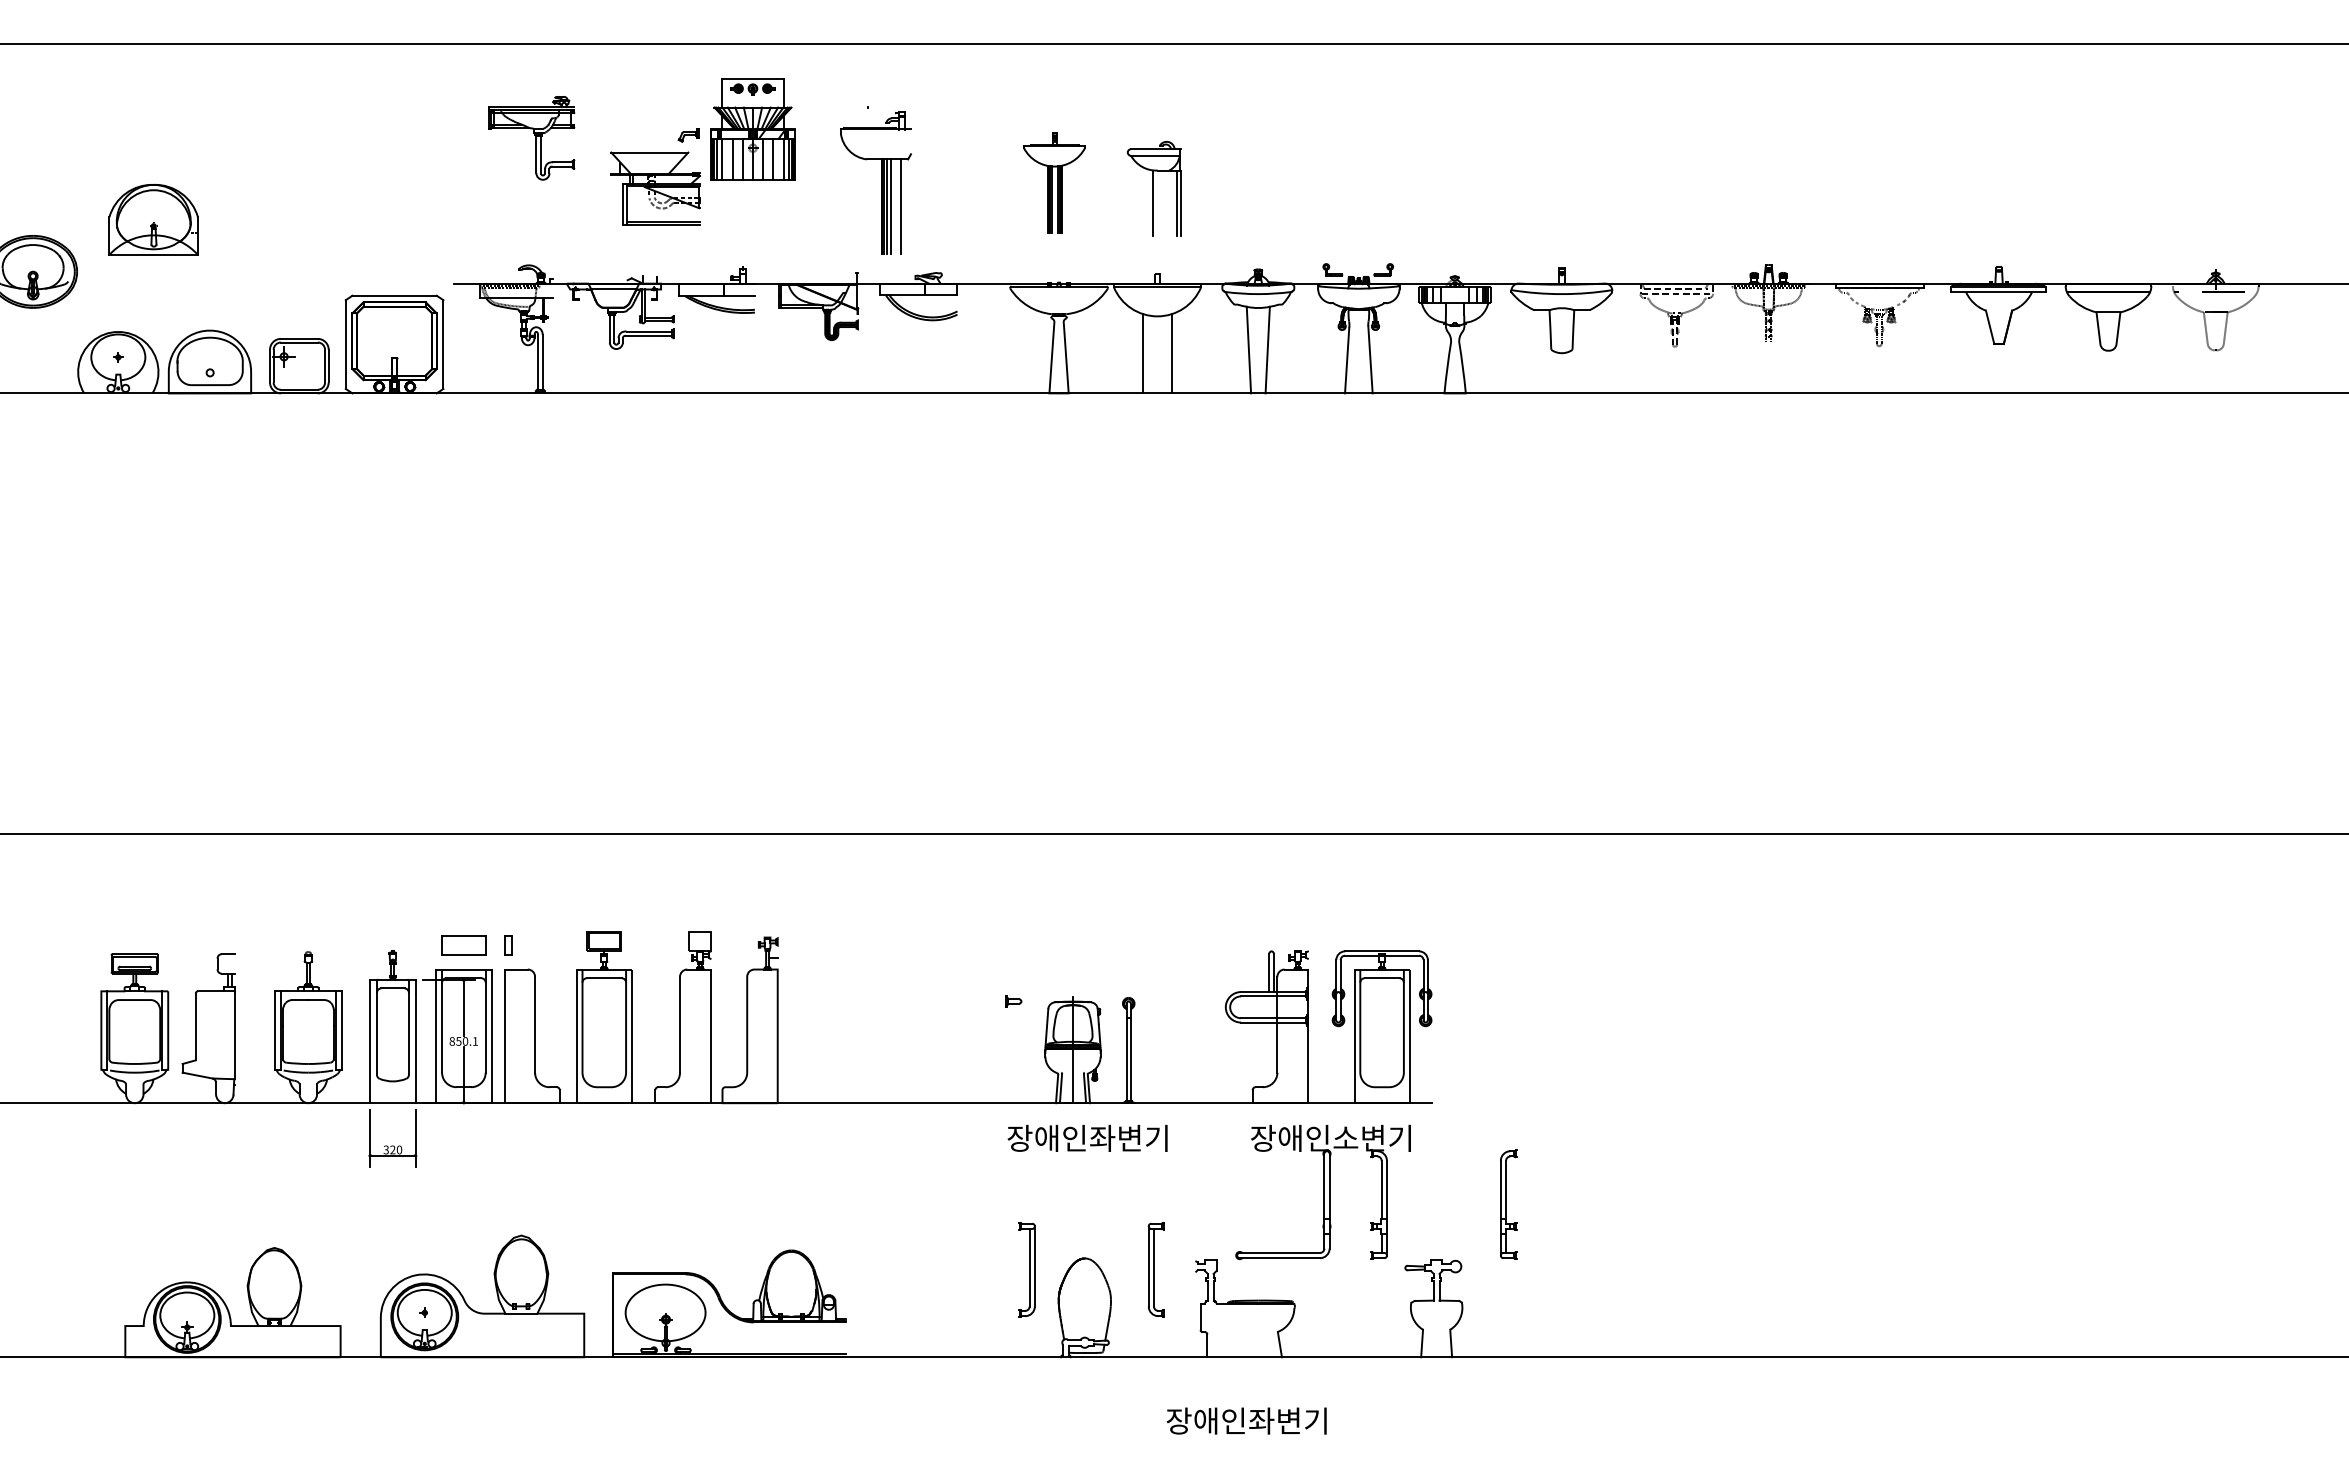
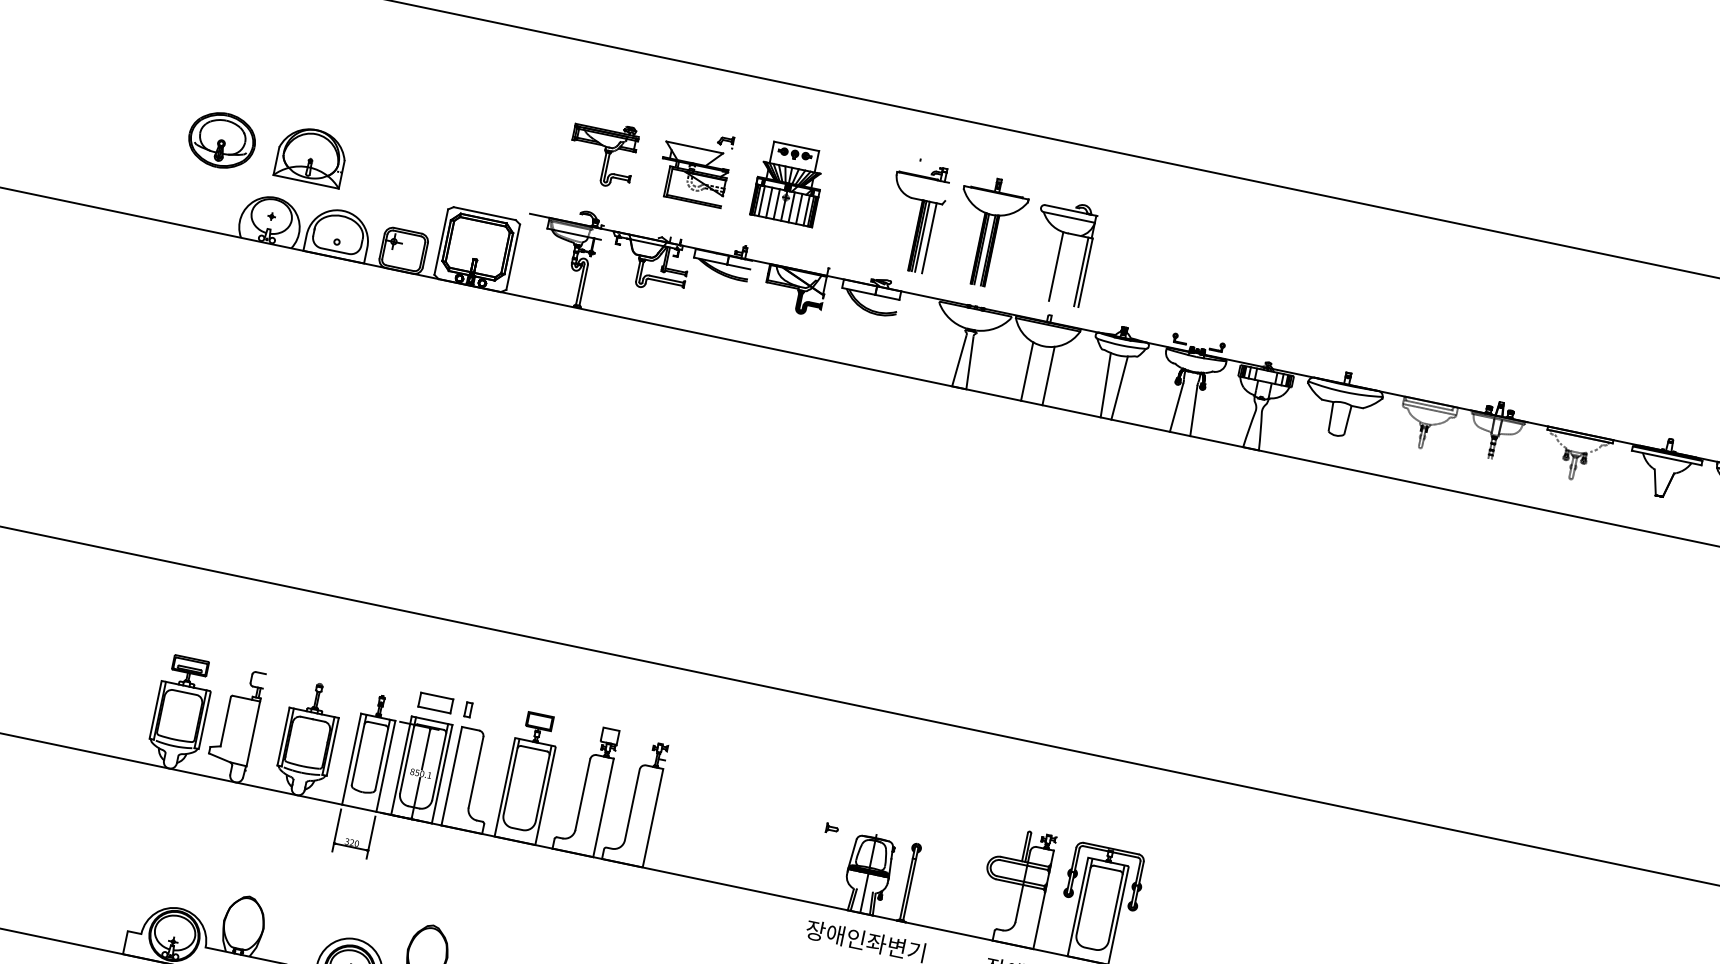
part: (752, 129) -> (788, 183), moved
part: (531, 138) -> (602, 153), moved
part: (875, 180) -> (914, 214), moved
part: (1054, 182) -> (988, 231), size x1.43
part: (1153, 188) -> (1060, 251), size x1.43
part: (153, 219) -> (311, 155), moved

